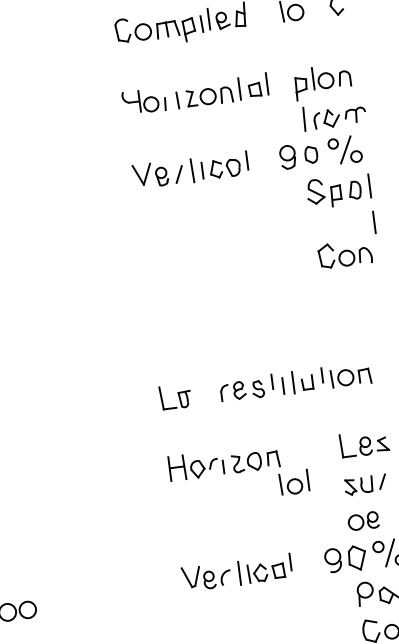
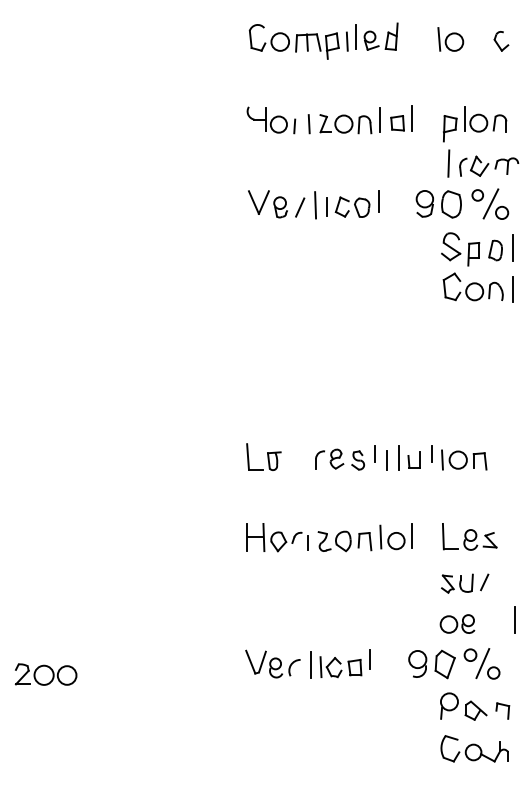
part: (311, 154) -> (451, 204), size x1.43
part: (344, 253) -> (472, 286), moved
part: (293, 482) -> (395, 536), moved

